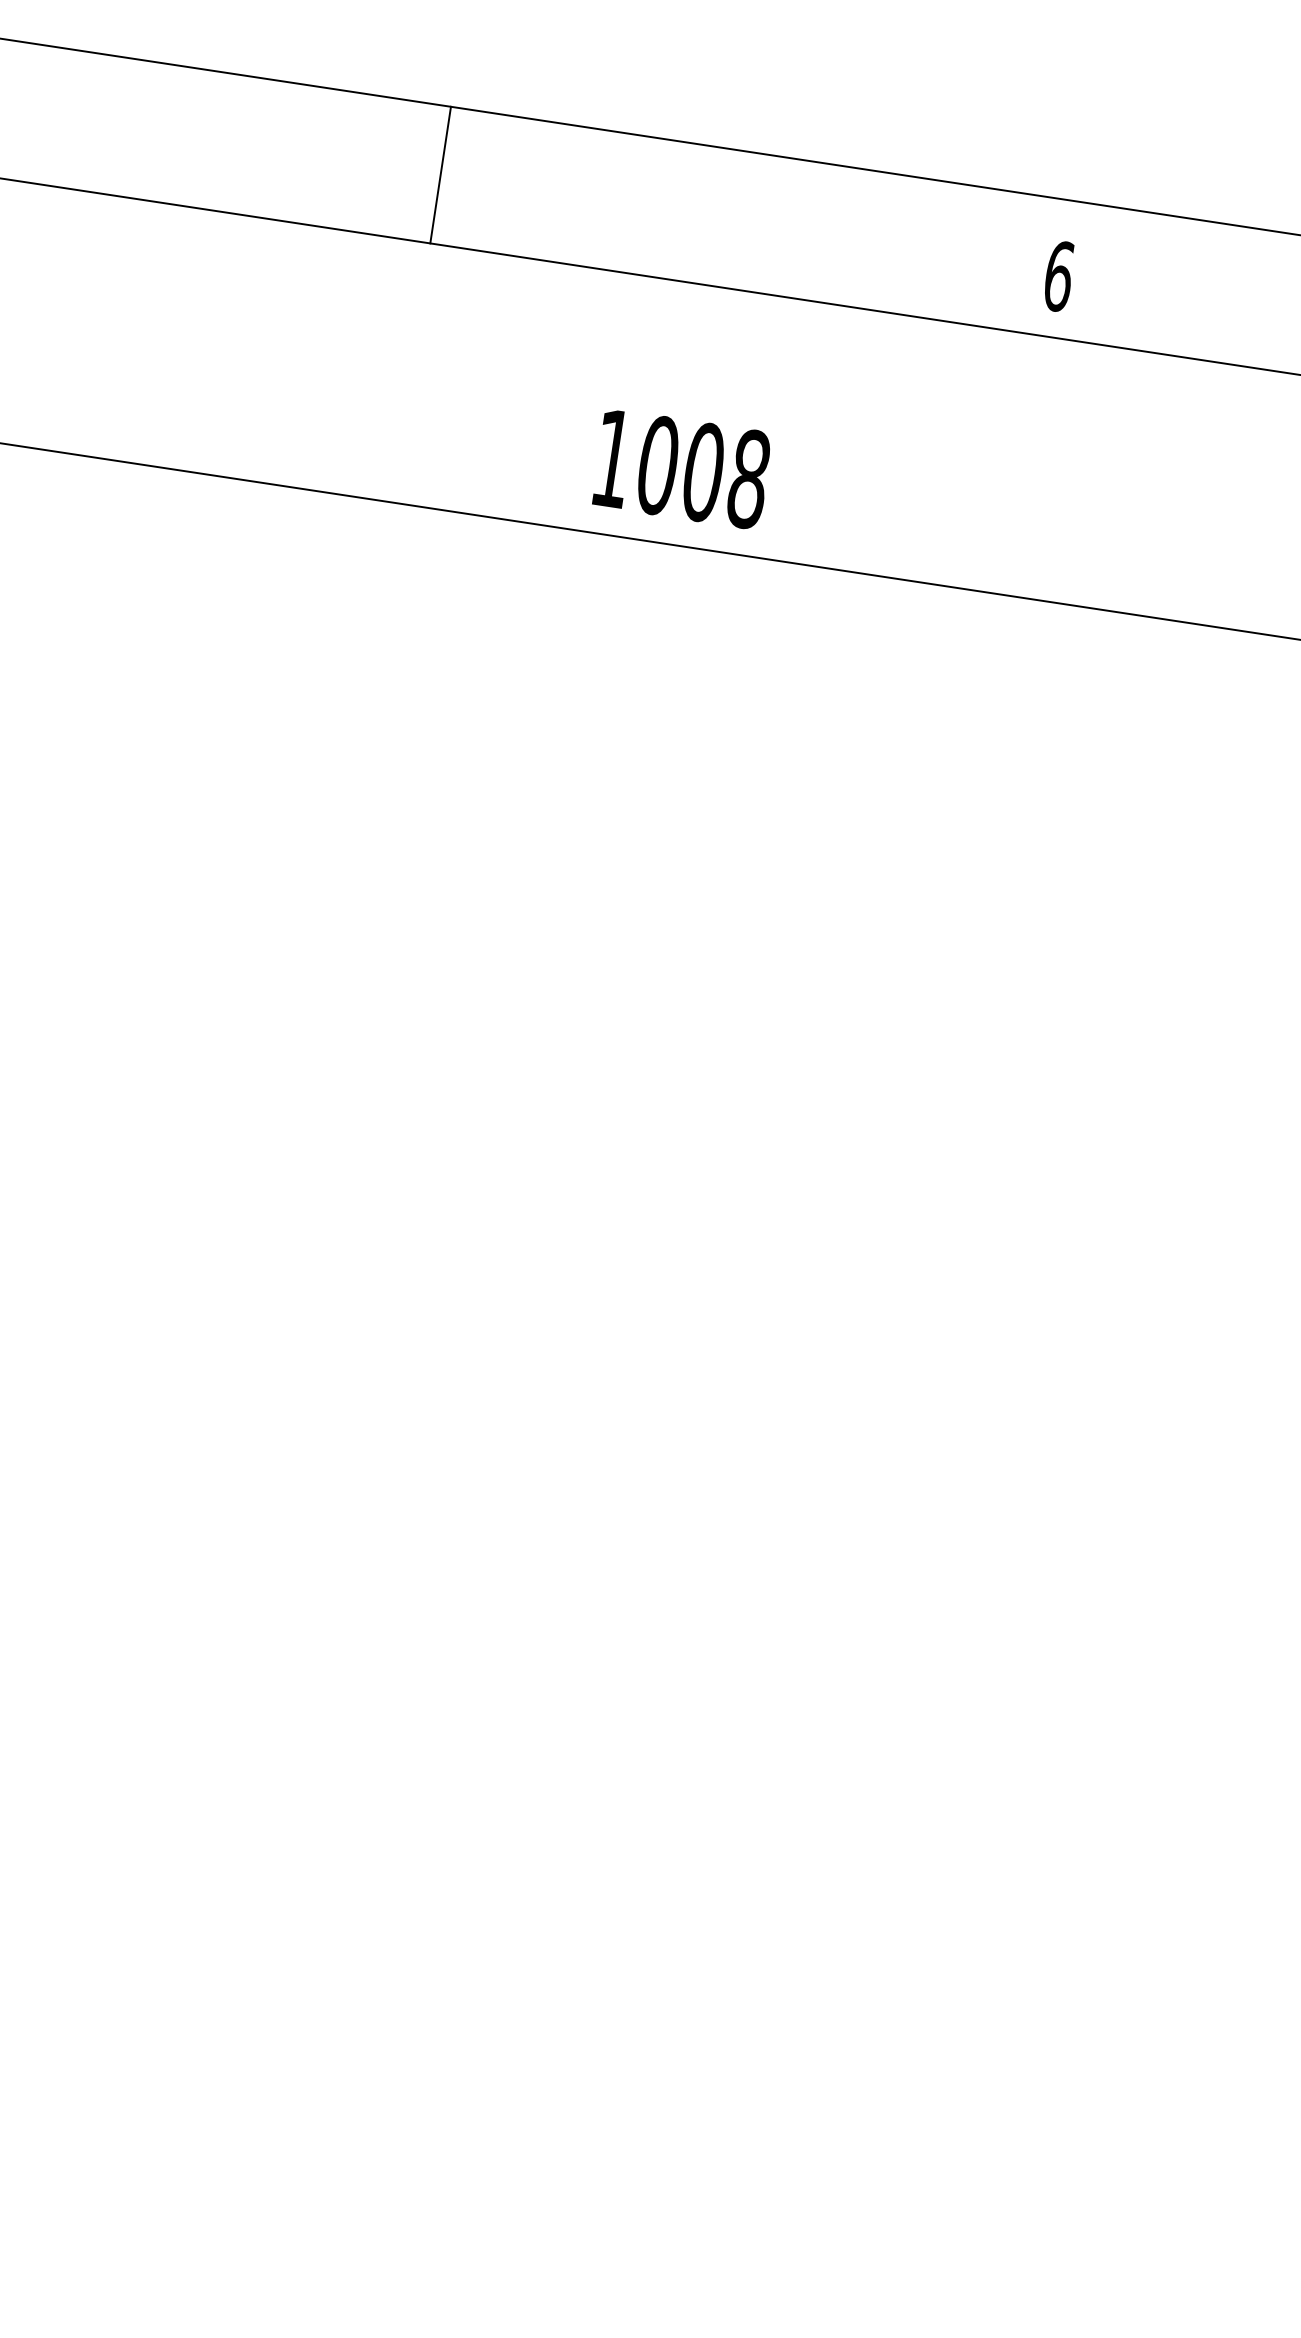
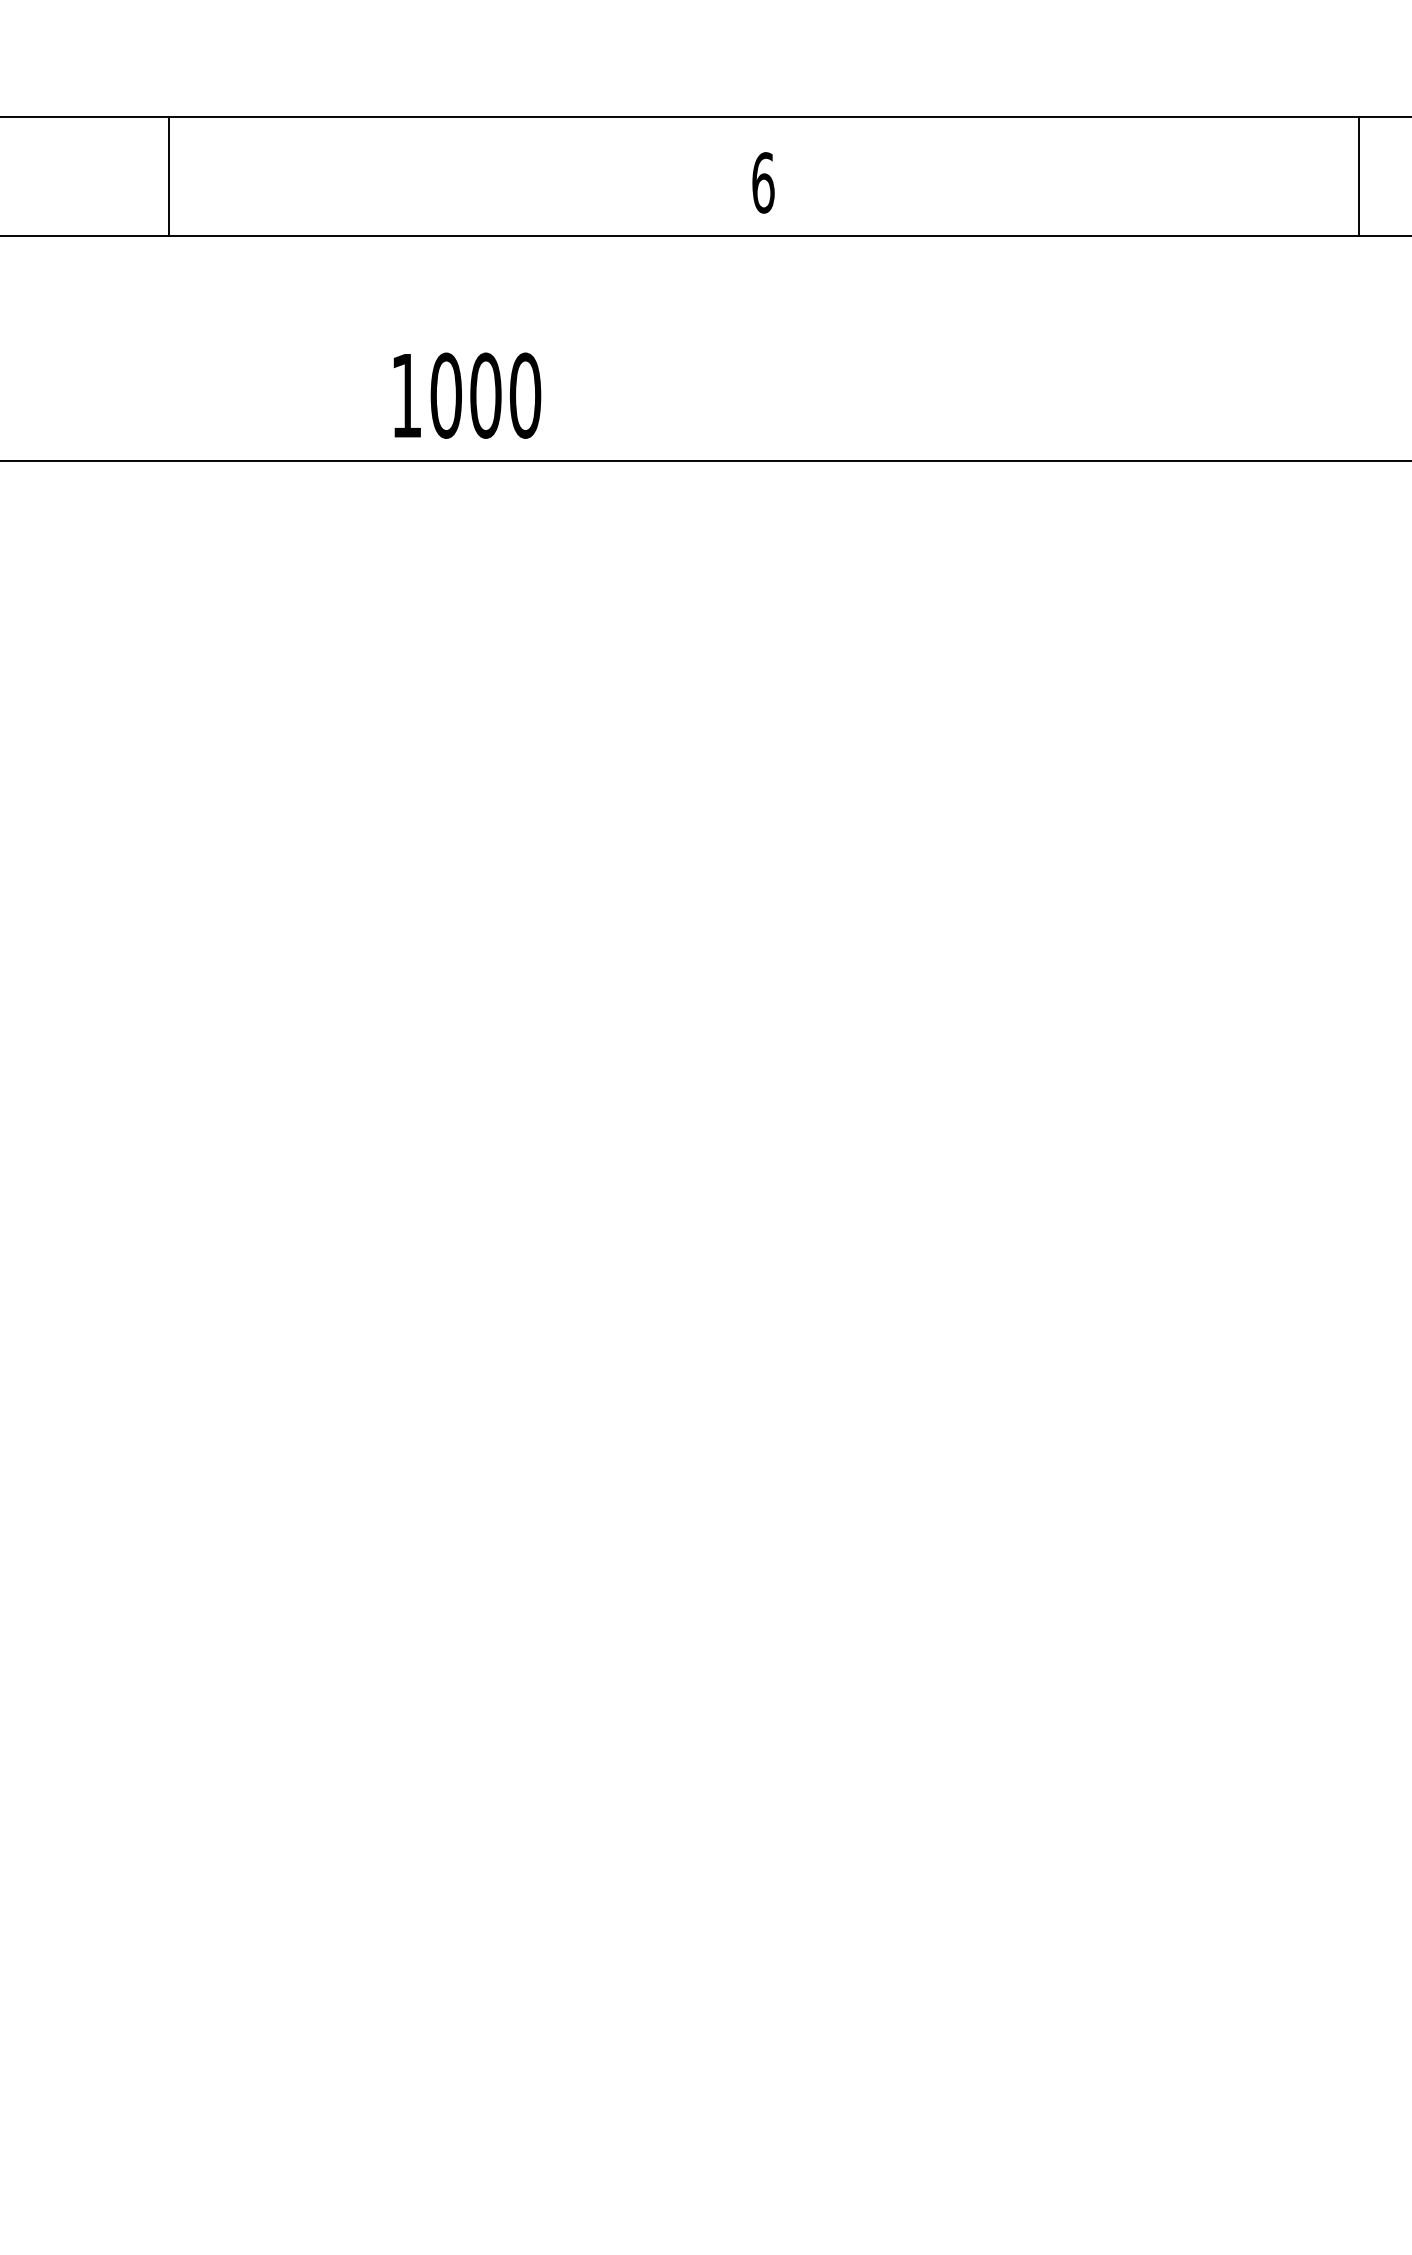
line: (440, 174) -> (168, 175), moved
text: (749, 479) -> (525, 395), 1008 -> 1000

